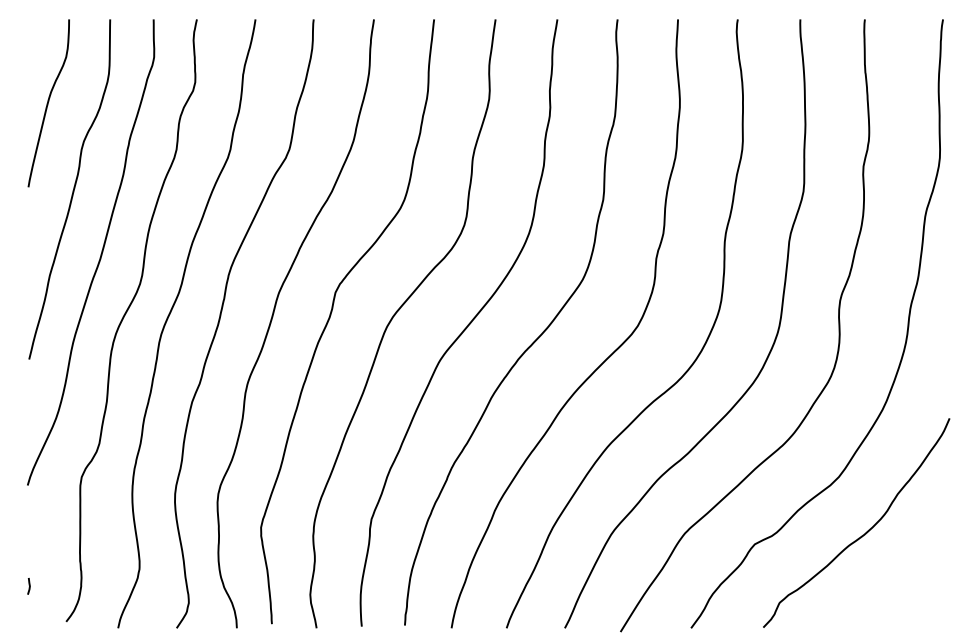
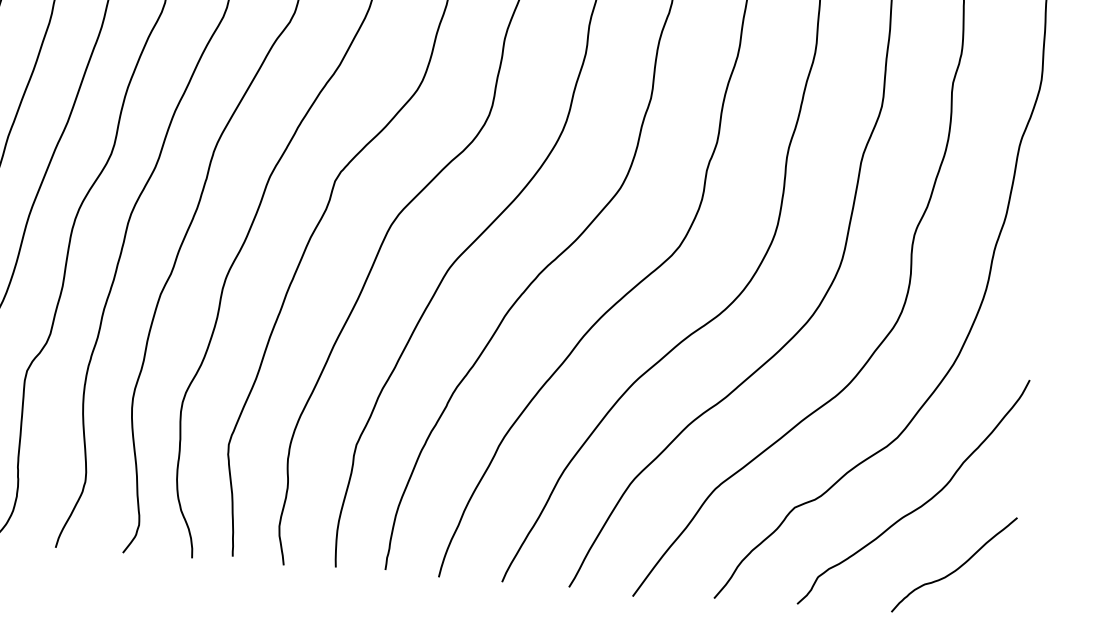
curve: (899, 585) -> (957, 567), added

